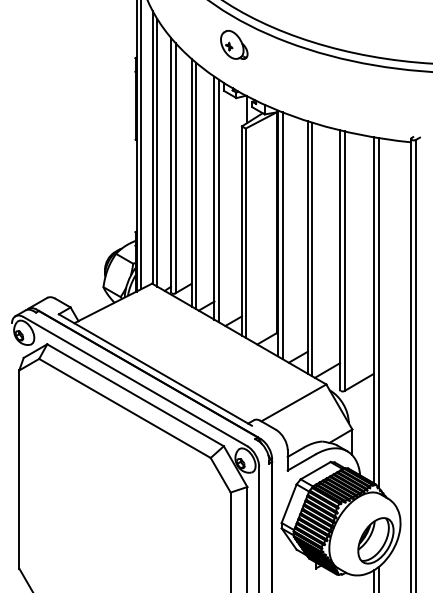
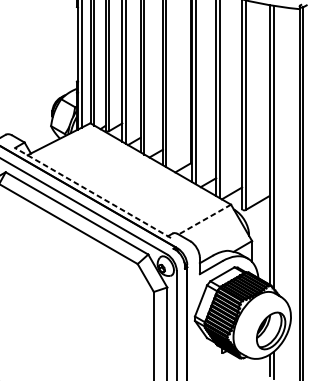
line: (154, 369) -> (92, 192), solid -> dashed
line: (293, 403) -> (204, 220), solid -> dashed

